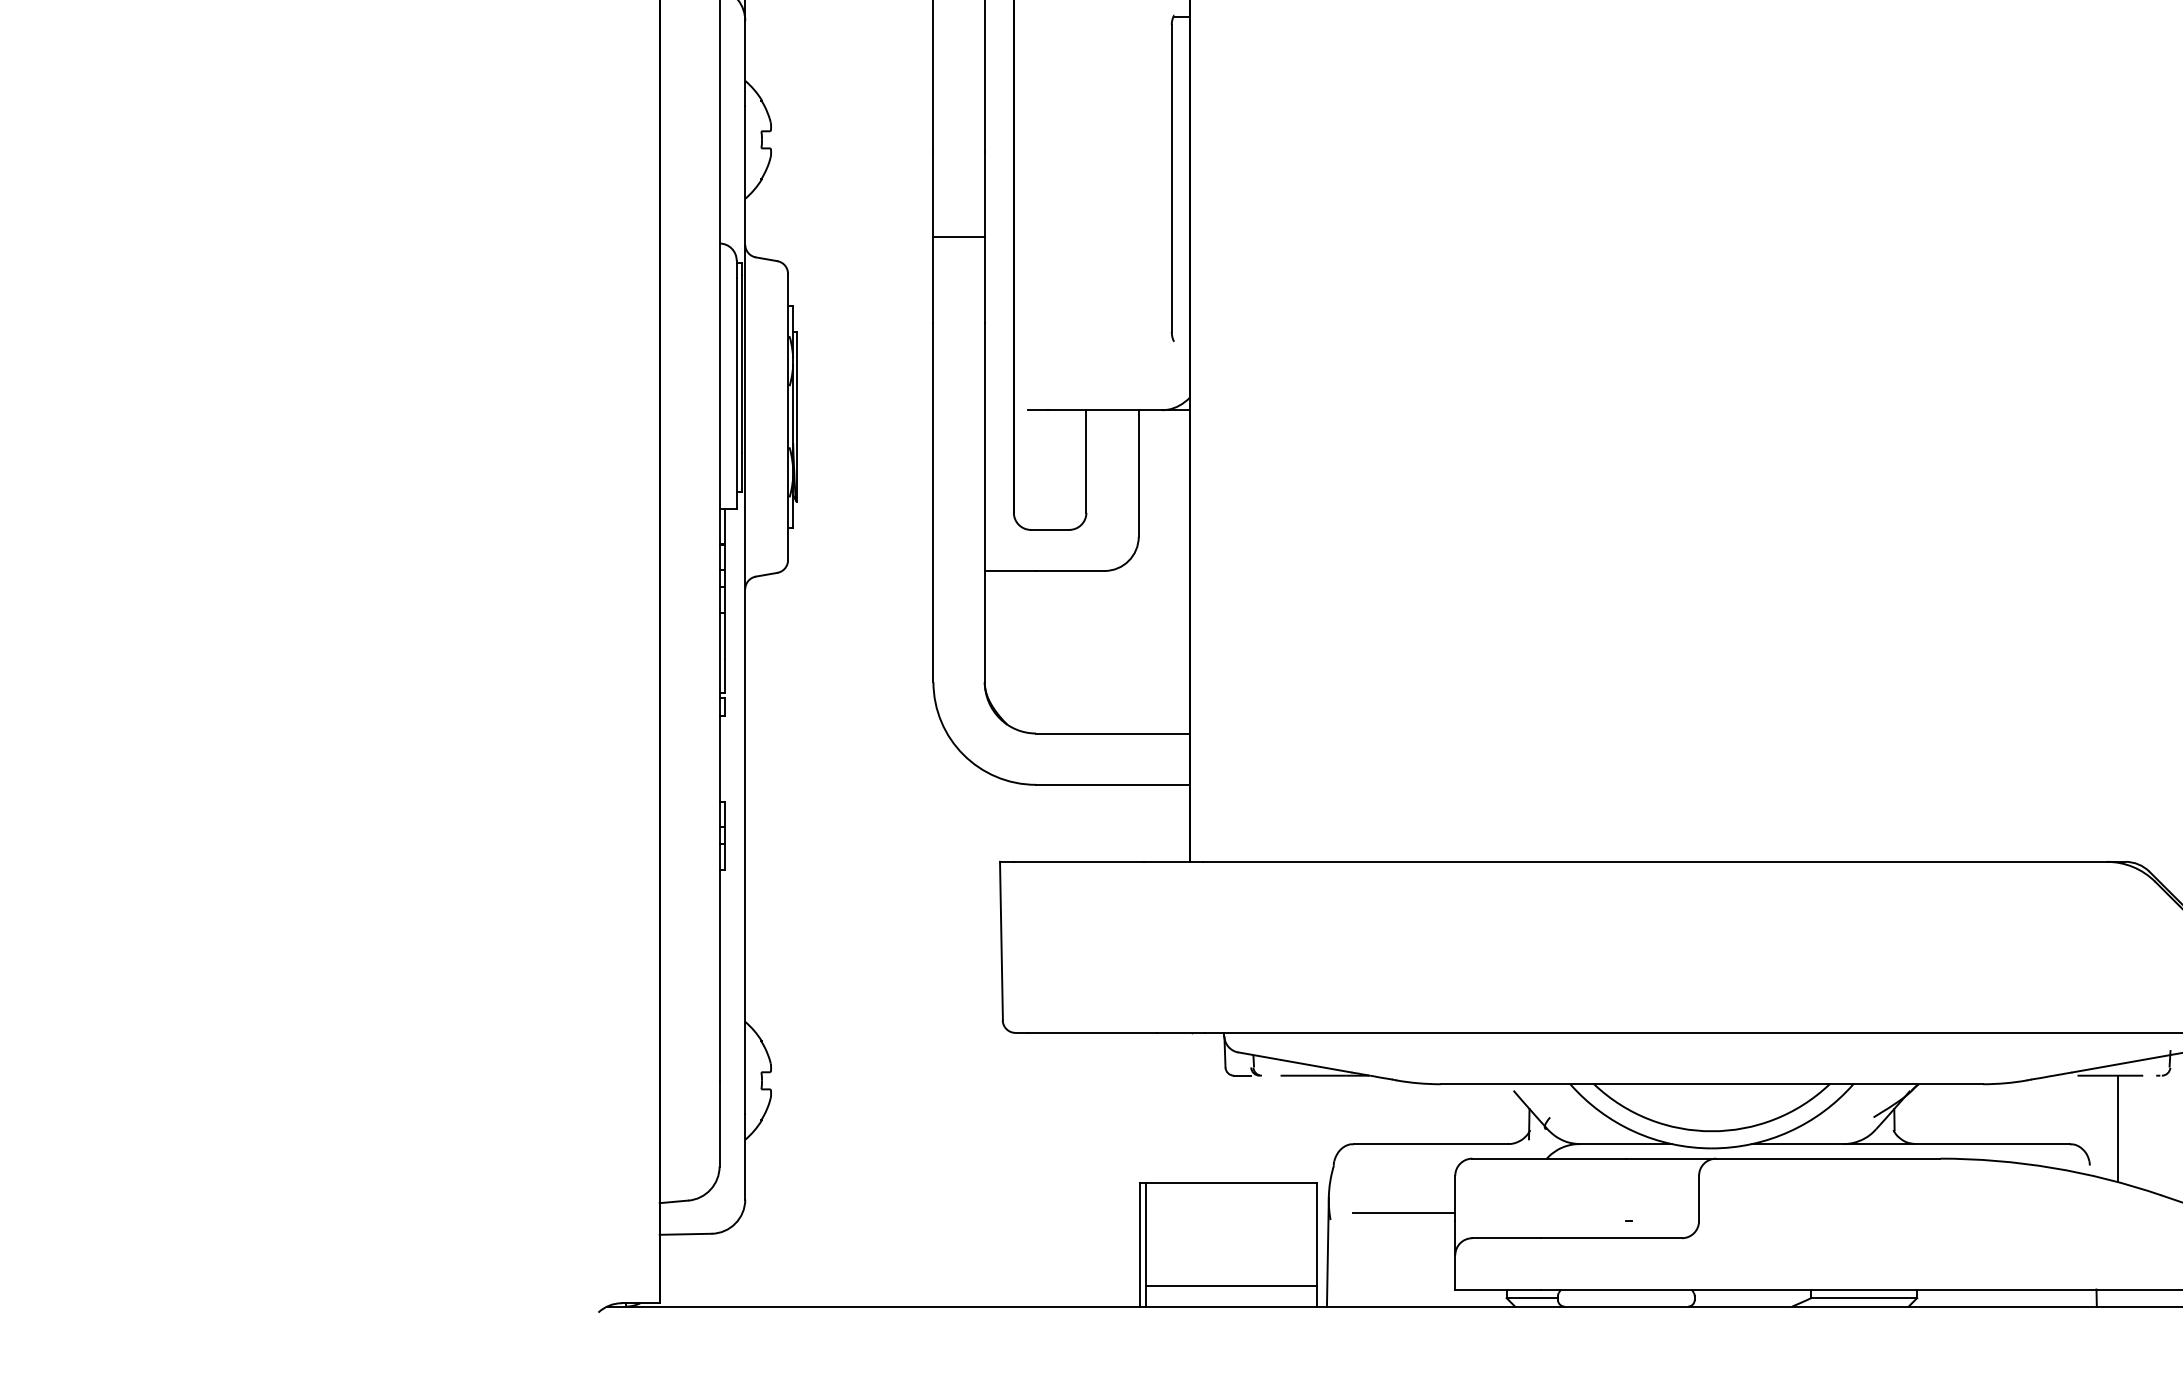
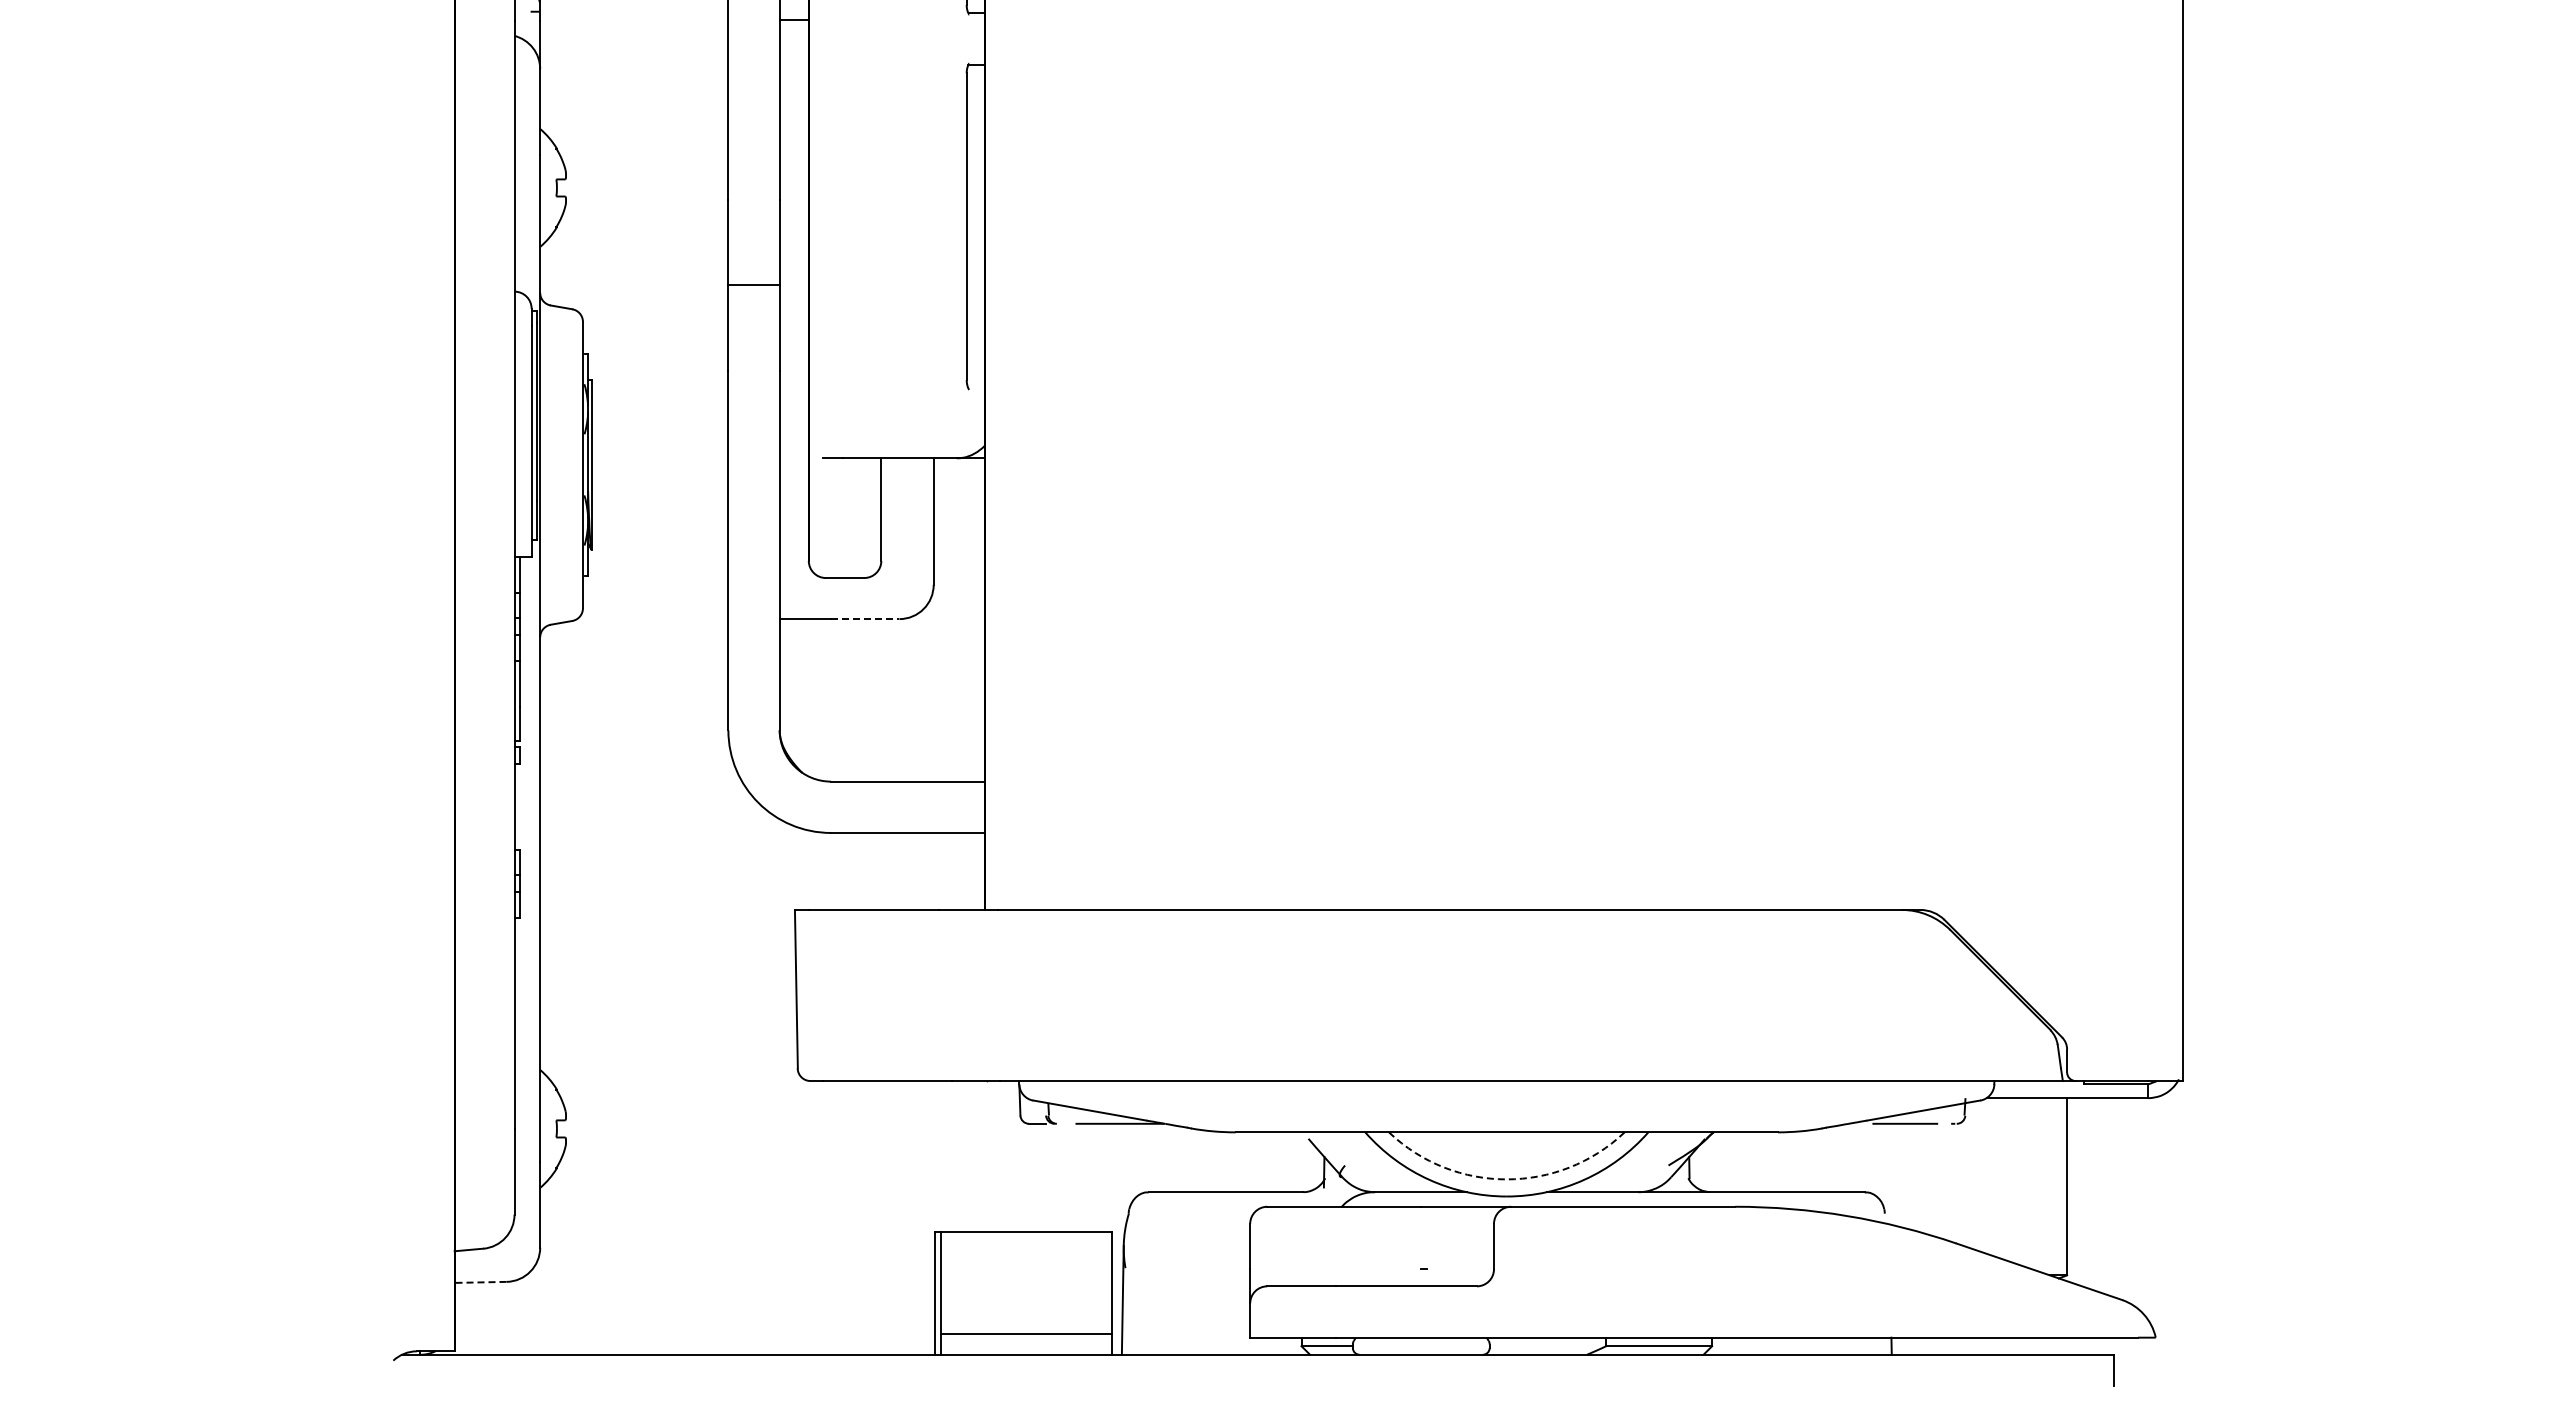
line: (1070, 571) -> (865, 619), solid -> dashed
line: (2118, 1128) -> (1913, 1176), removed
arc: (1711, 1131) -> (1506, 1179), solid -> dashed
line: (1403, 1212) -> (1198, 1260), removed
line: (685, 1234) -> (480, 1282), solid -> dashed

